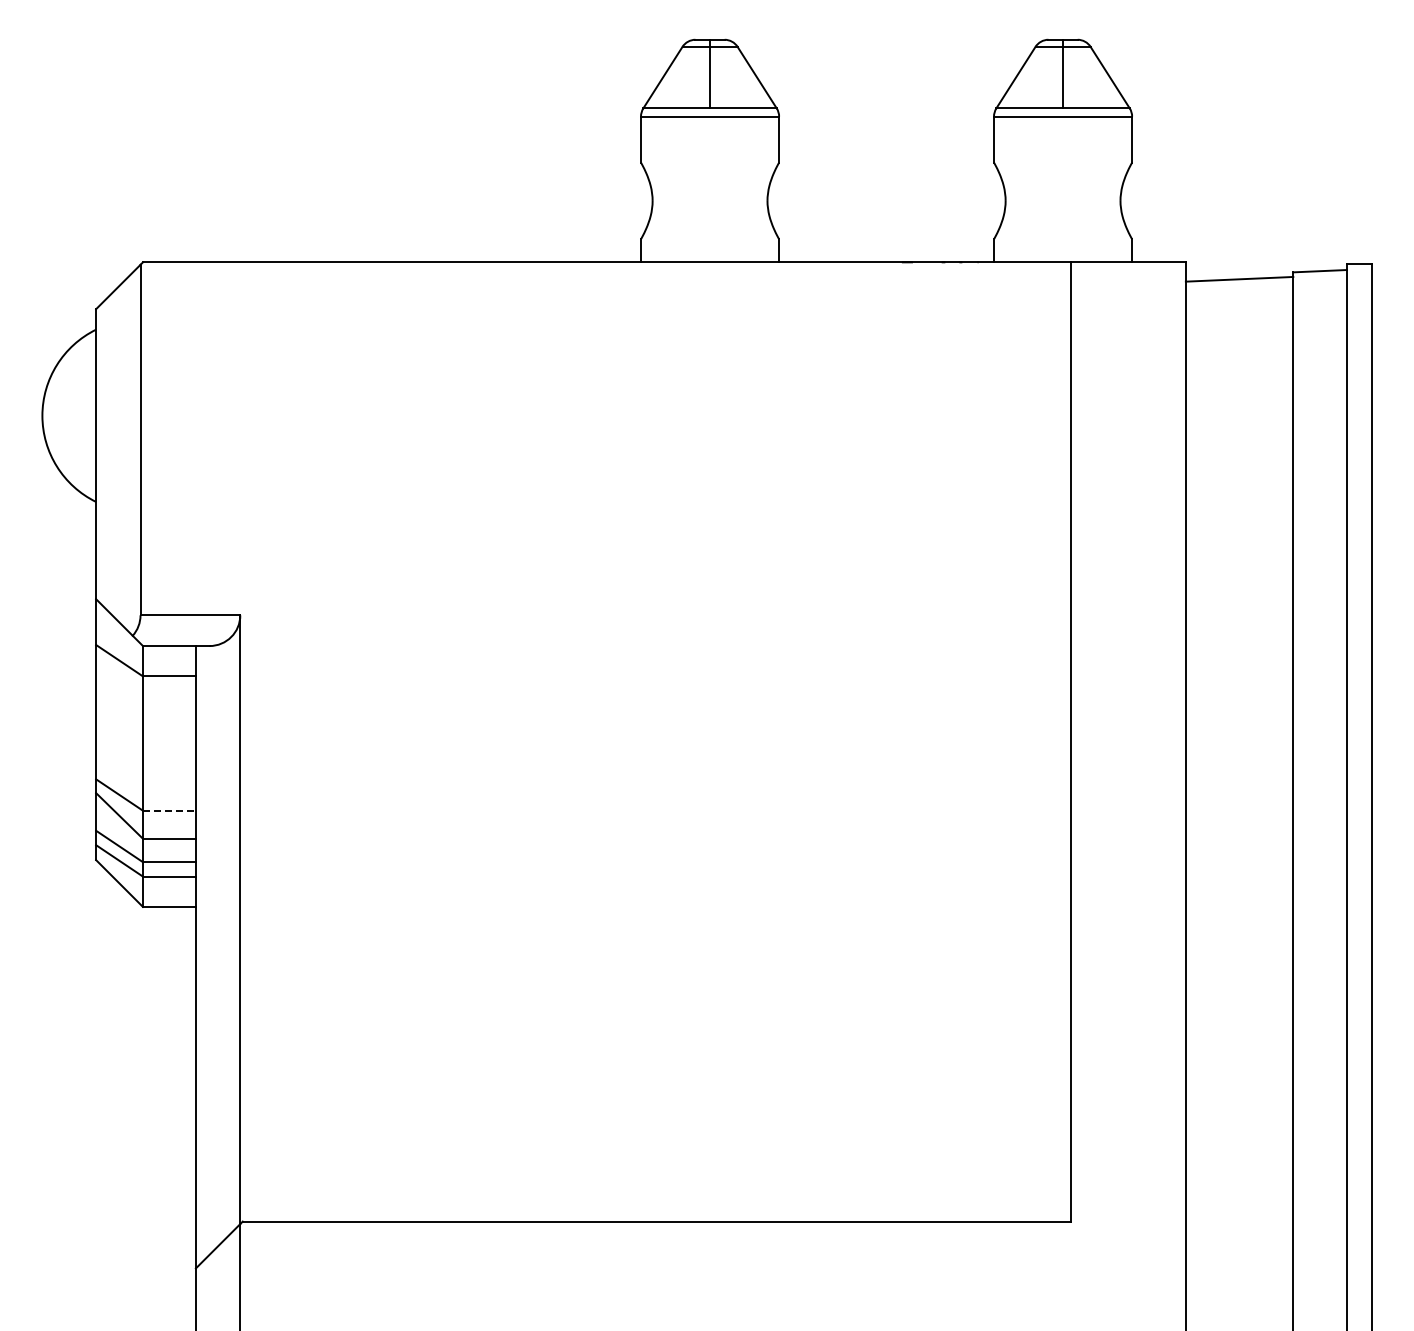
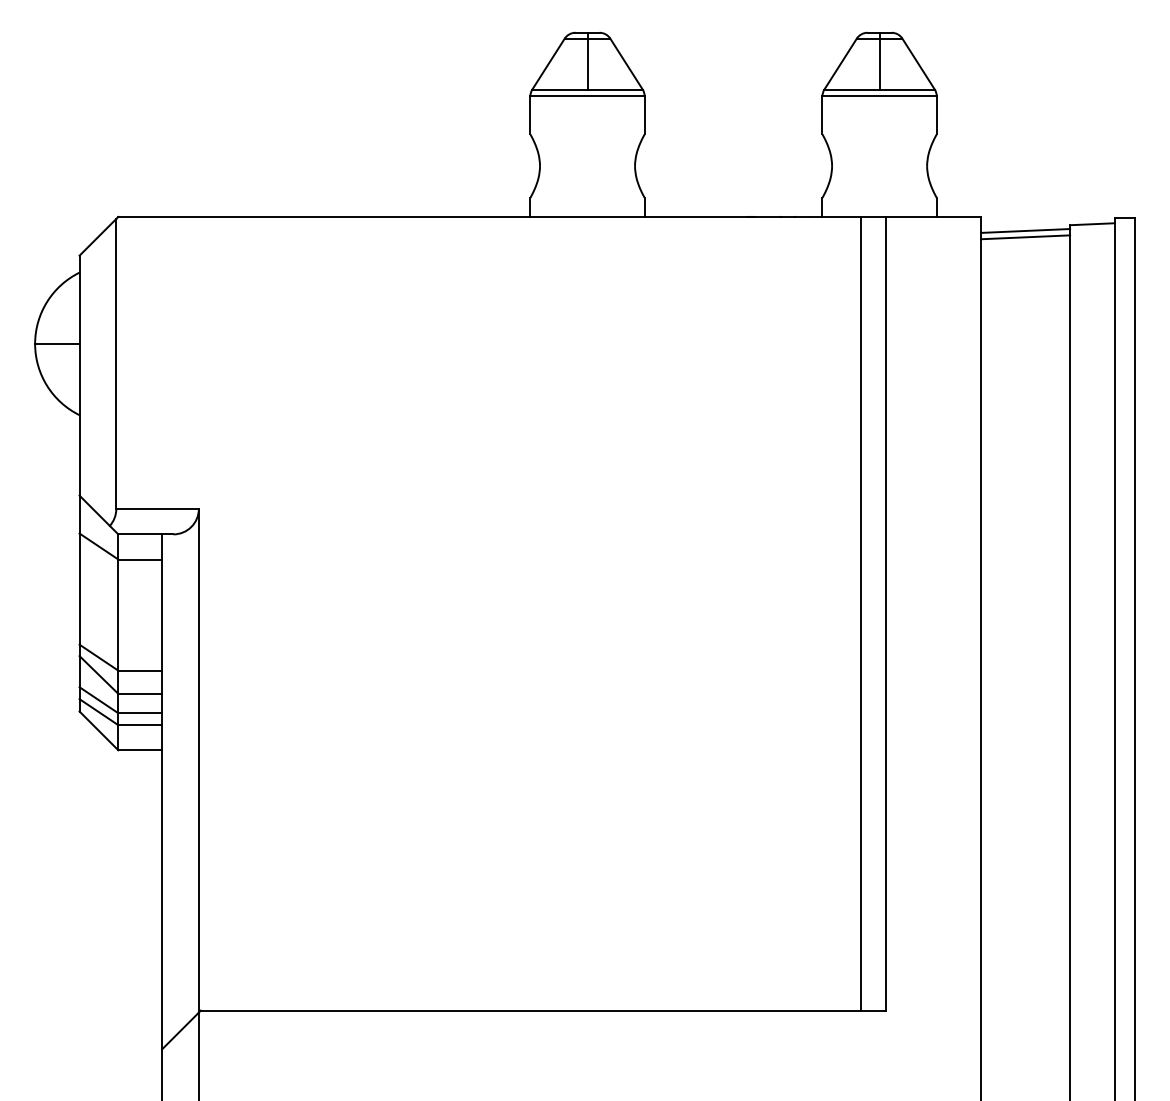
line: (1239, 286) -> (1025, 236), added
line: (69, 415) -> (57, 343), added
line: (1040, 741) -> (860, 613), added
line: (169, 810) -> (140, 670), dashed -> solid

